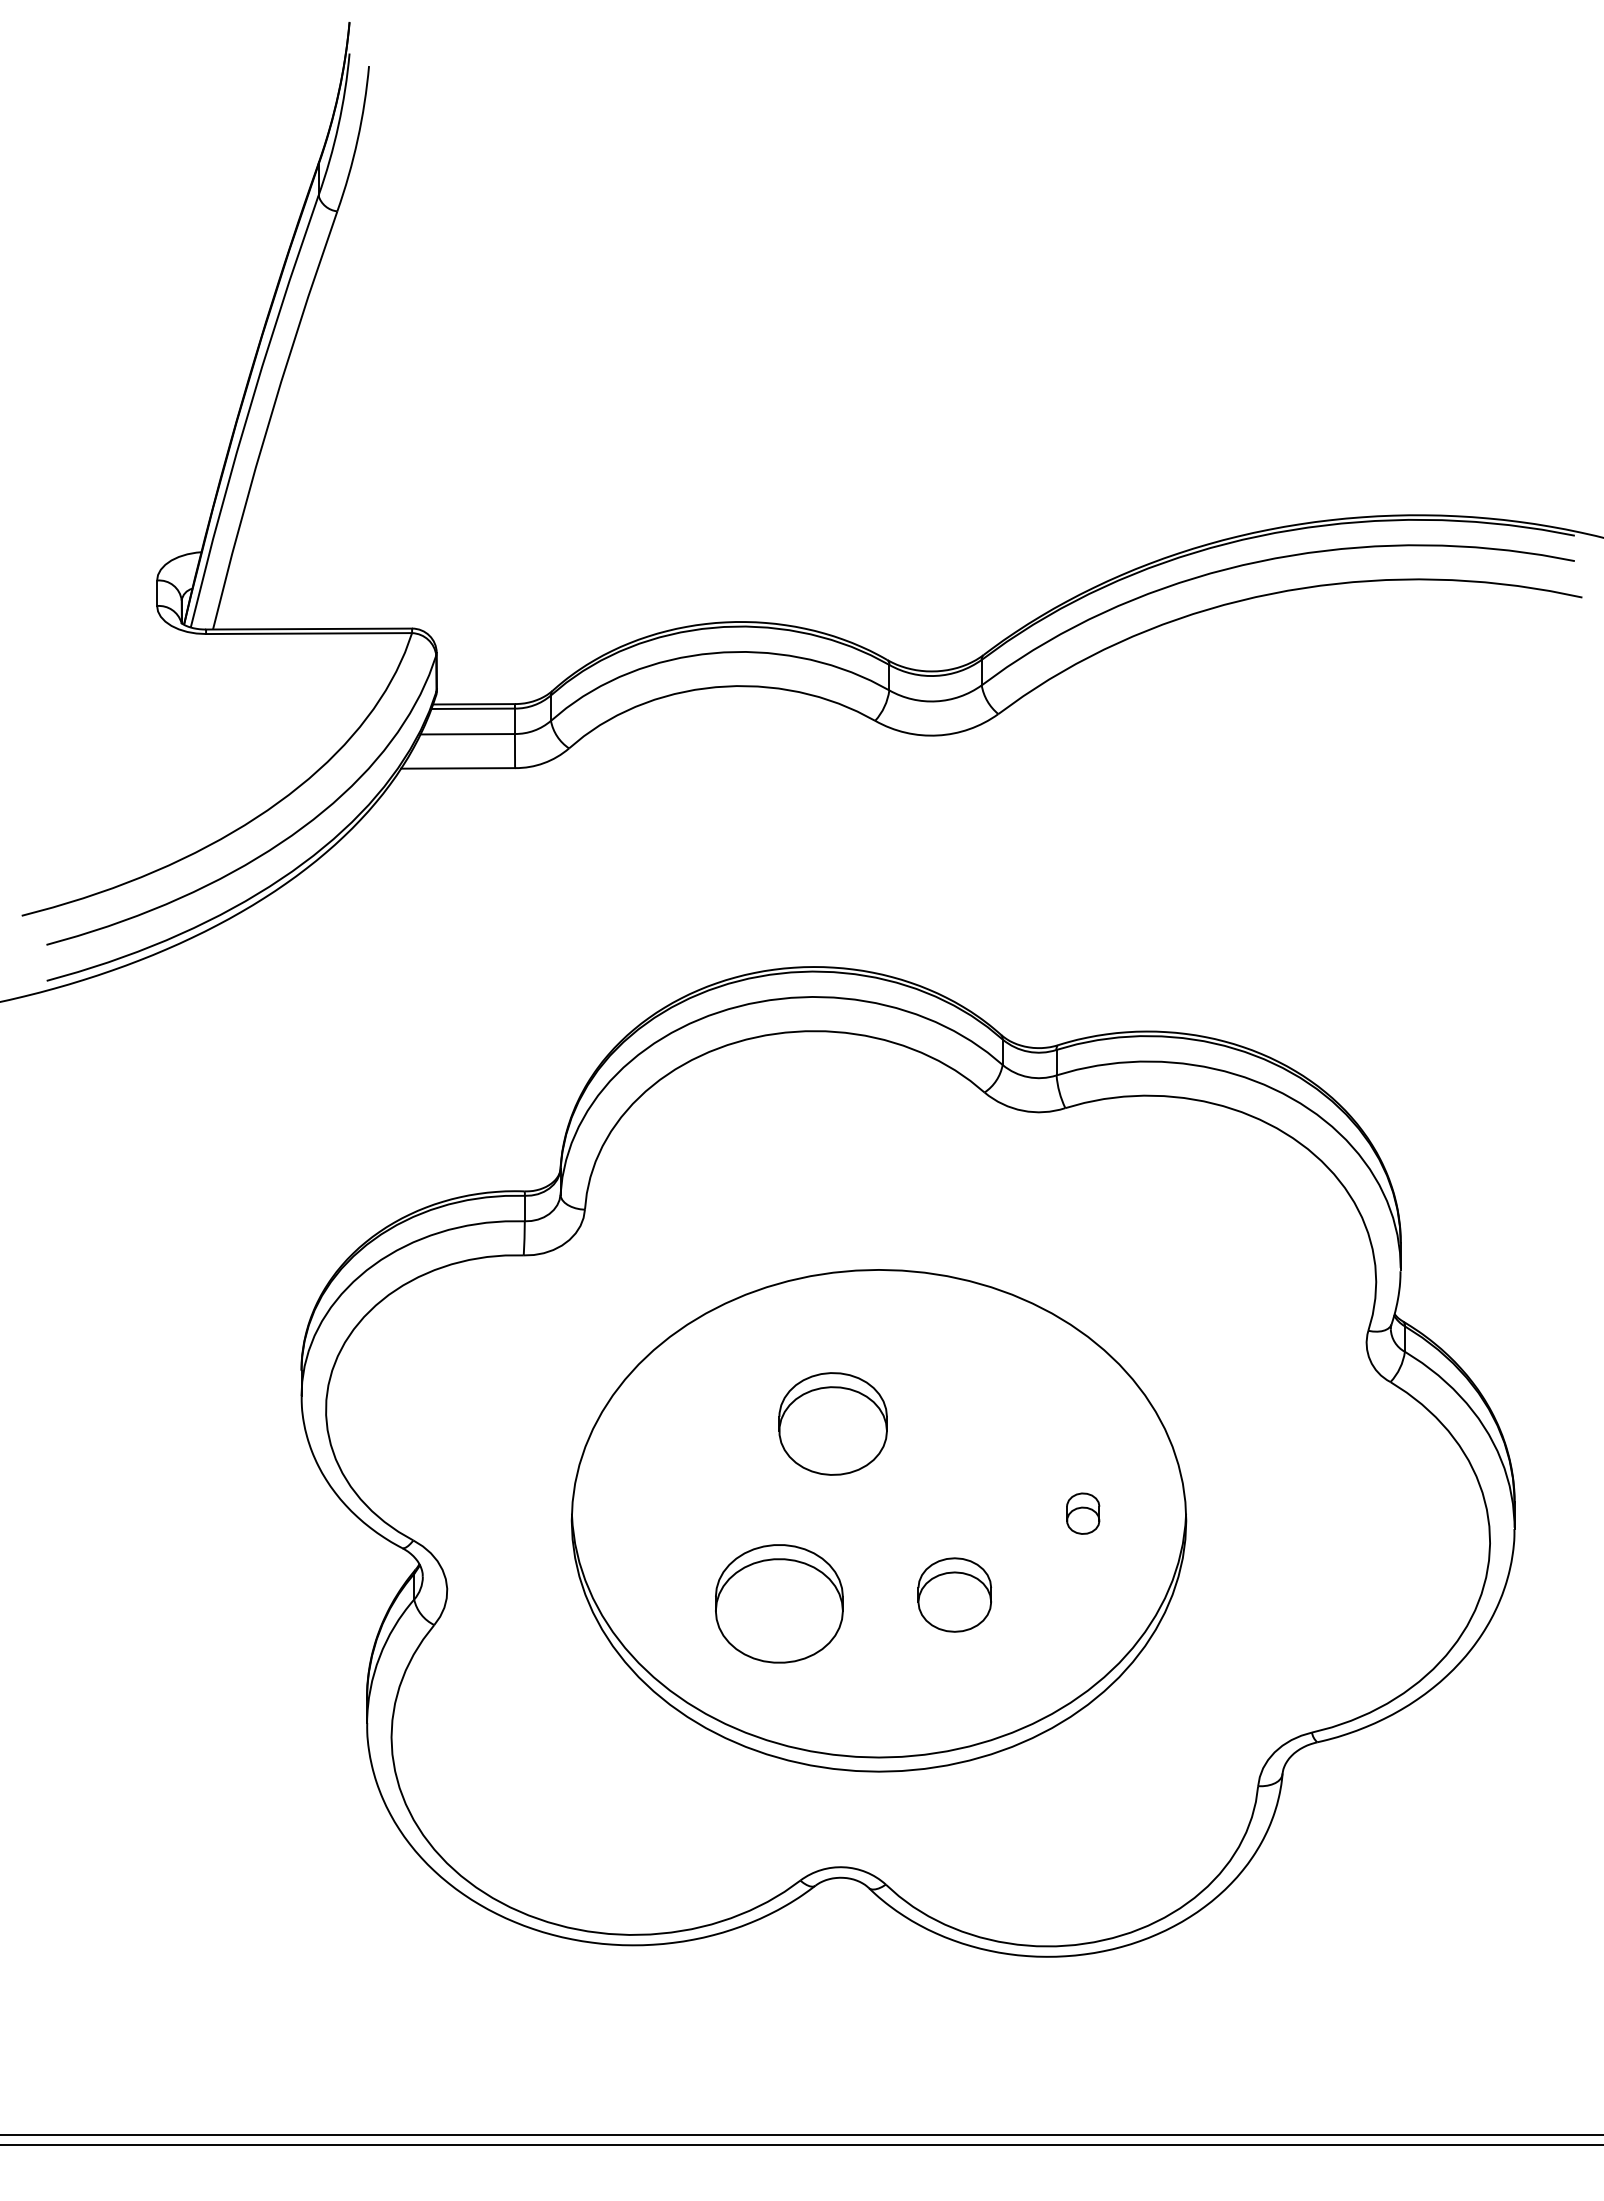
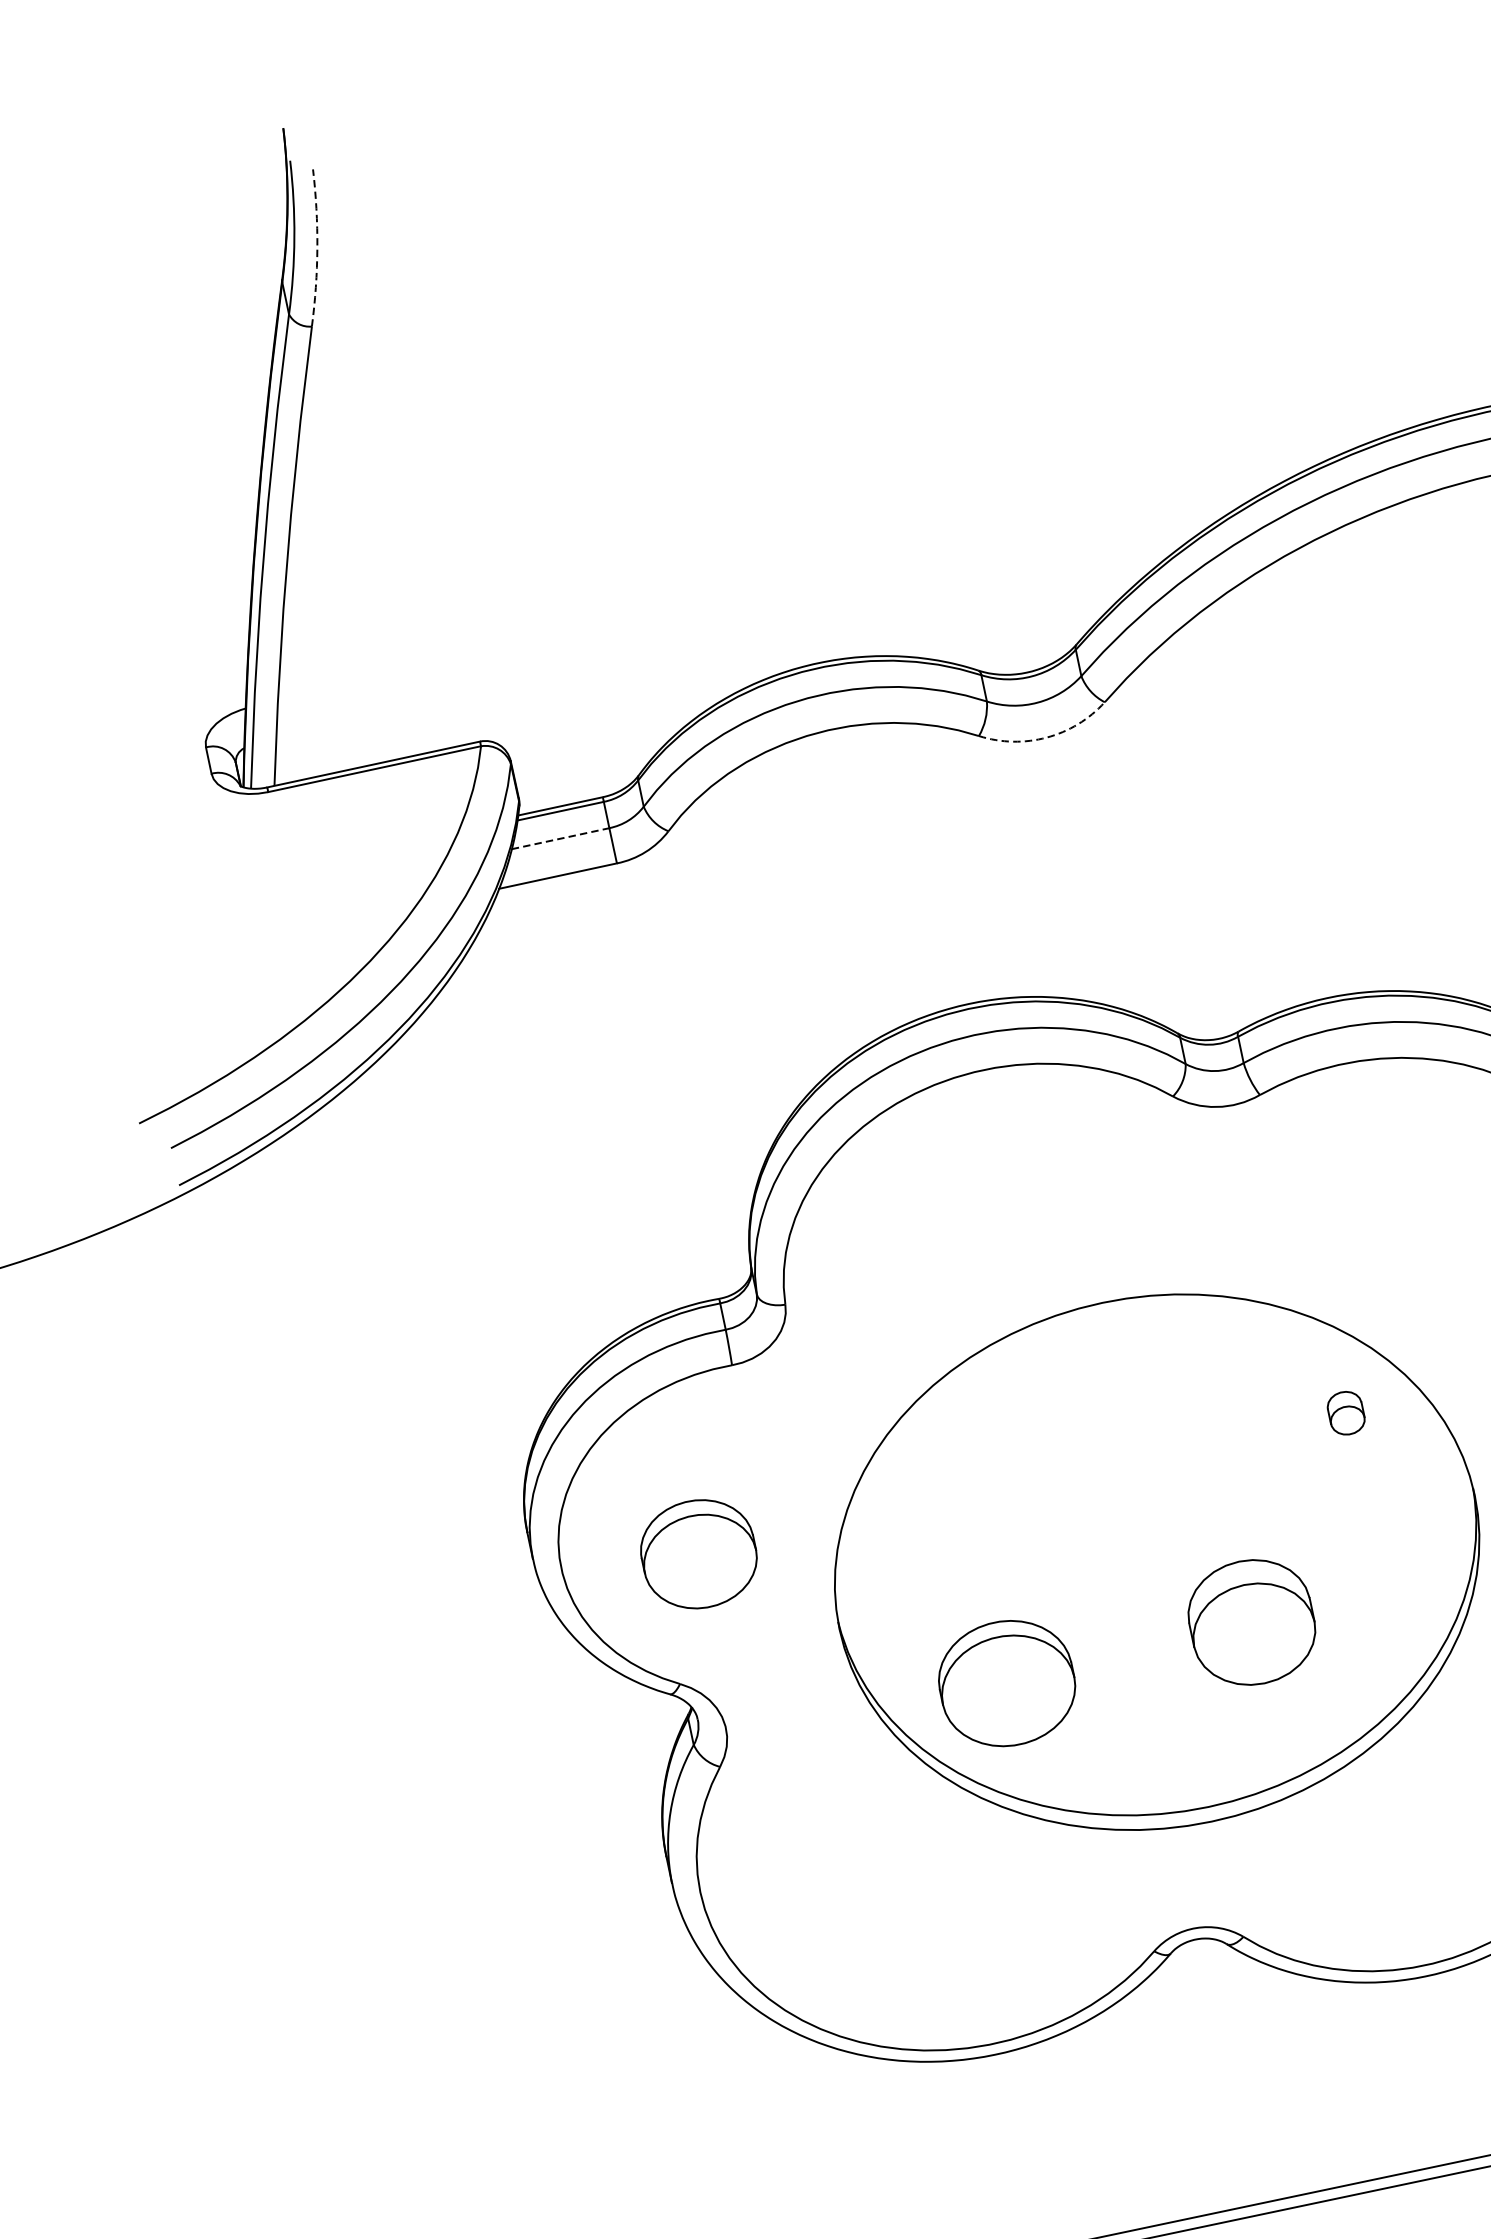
arc: (357, 139) -> (317, 247), solid -> dashed
line: (468, 734) -> (561, 838), solid -> dashed
arc: (937, 735) -> (1046, 737), solid -> dashed
part: (832, 1423) -> (698, 1553), moved
part: (1083, 1513) -> (1346, 1412), moved
part: (954, 1594) -> (1251, 1621), size x1.6
part: (779, 1603) -> (1007, 1683), moved

